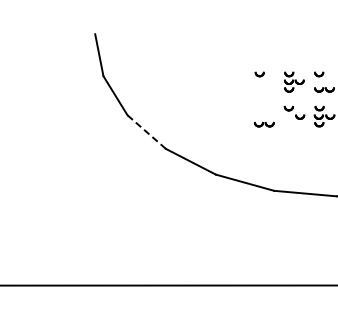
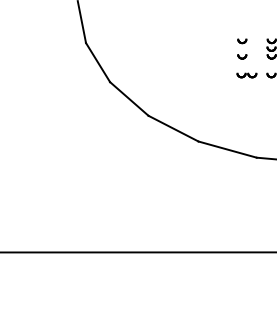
part: (259, 89) -> (242, 56), added
part: (264, 124) -> (247, 75), moved
line: (146, 132) -> (129, 99), dashed -> solid

